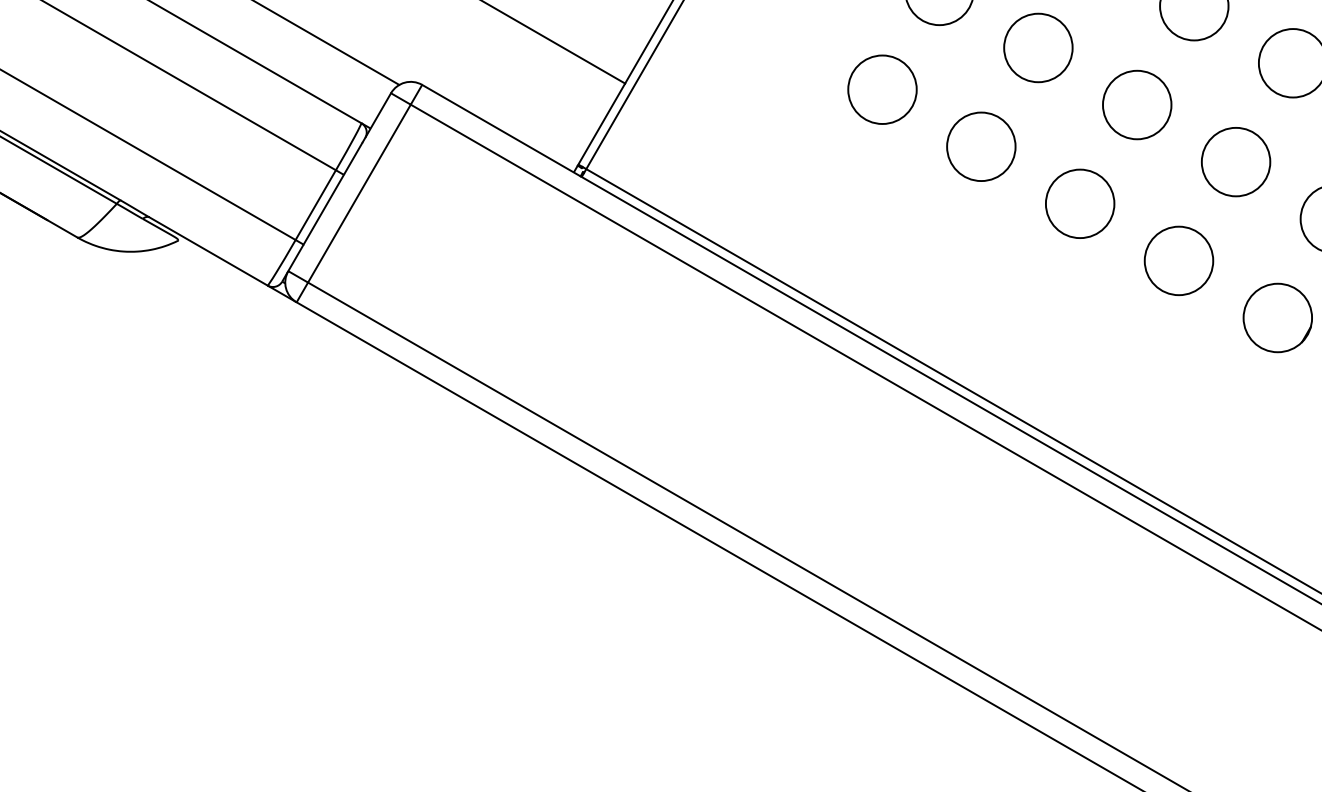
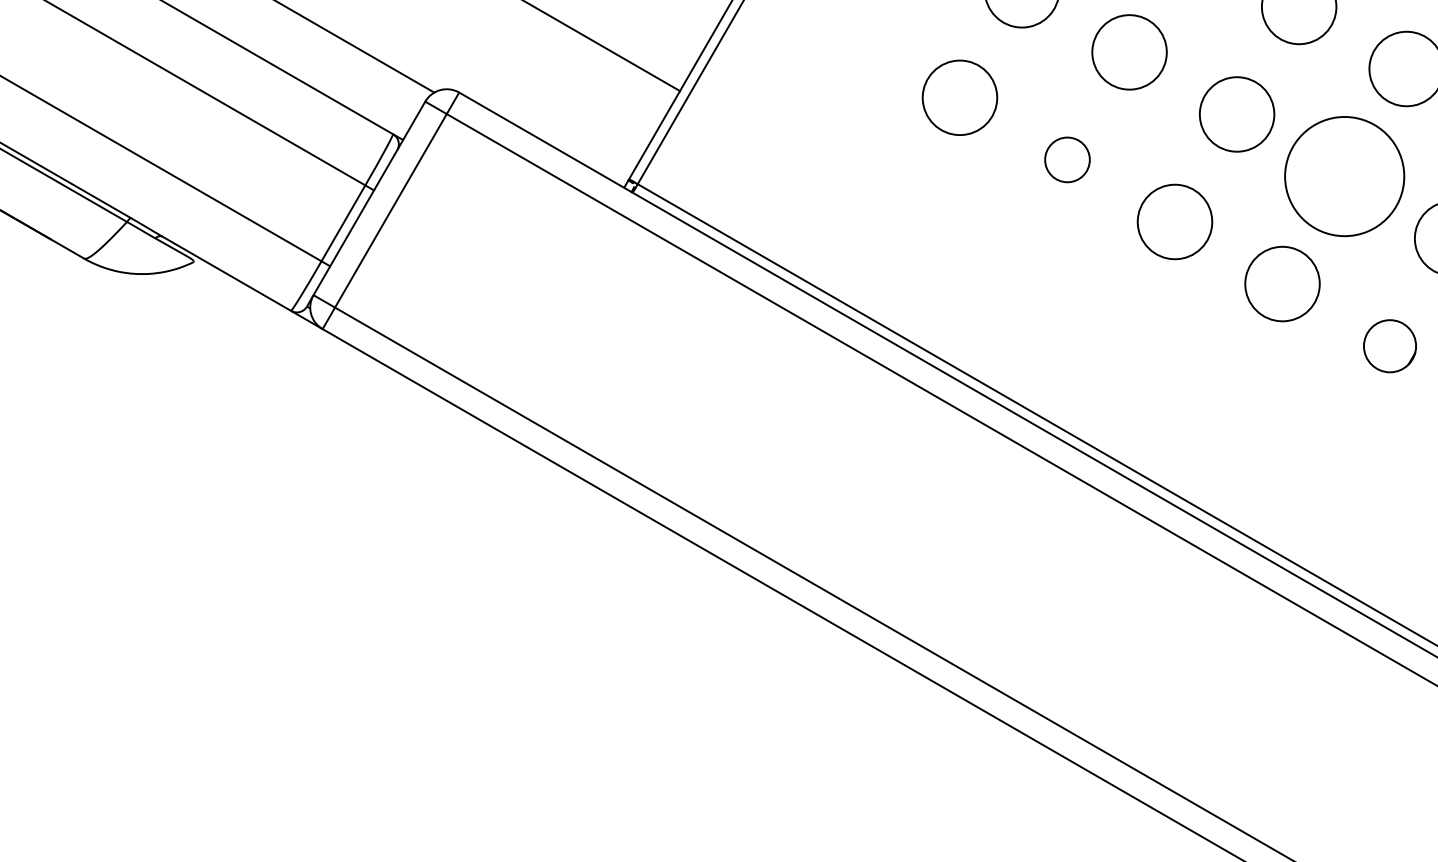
circle: (981, 146) -> (1067, 159), size x0.6
circle: (1235, 162) -> (1344, 176), size x1.6
part: (1277, 318) -> (1389, 346), size x0.7

